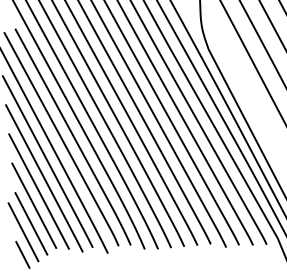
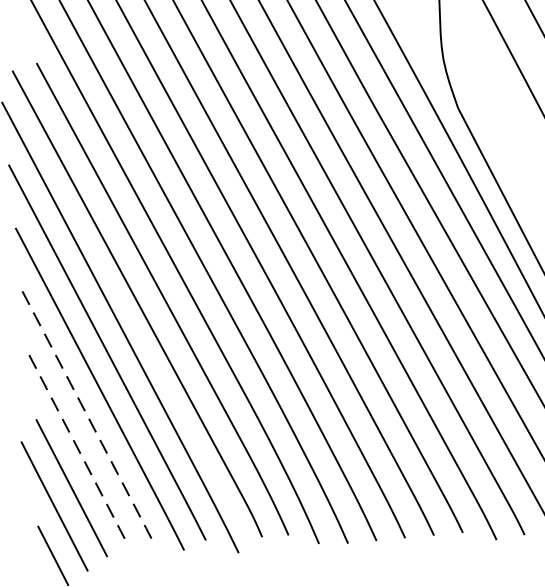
line: (39, 192) -> (89, 419), solid -> dashed
line: (34, 206) -> (78, 450), solid -> dashed

